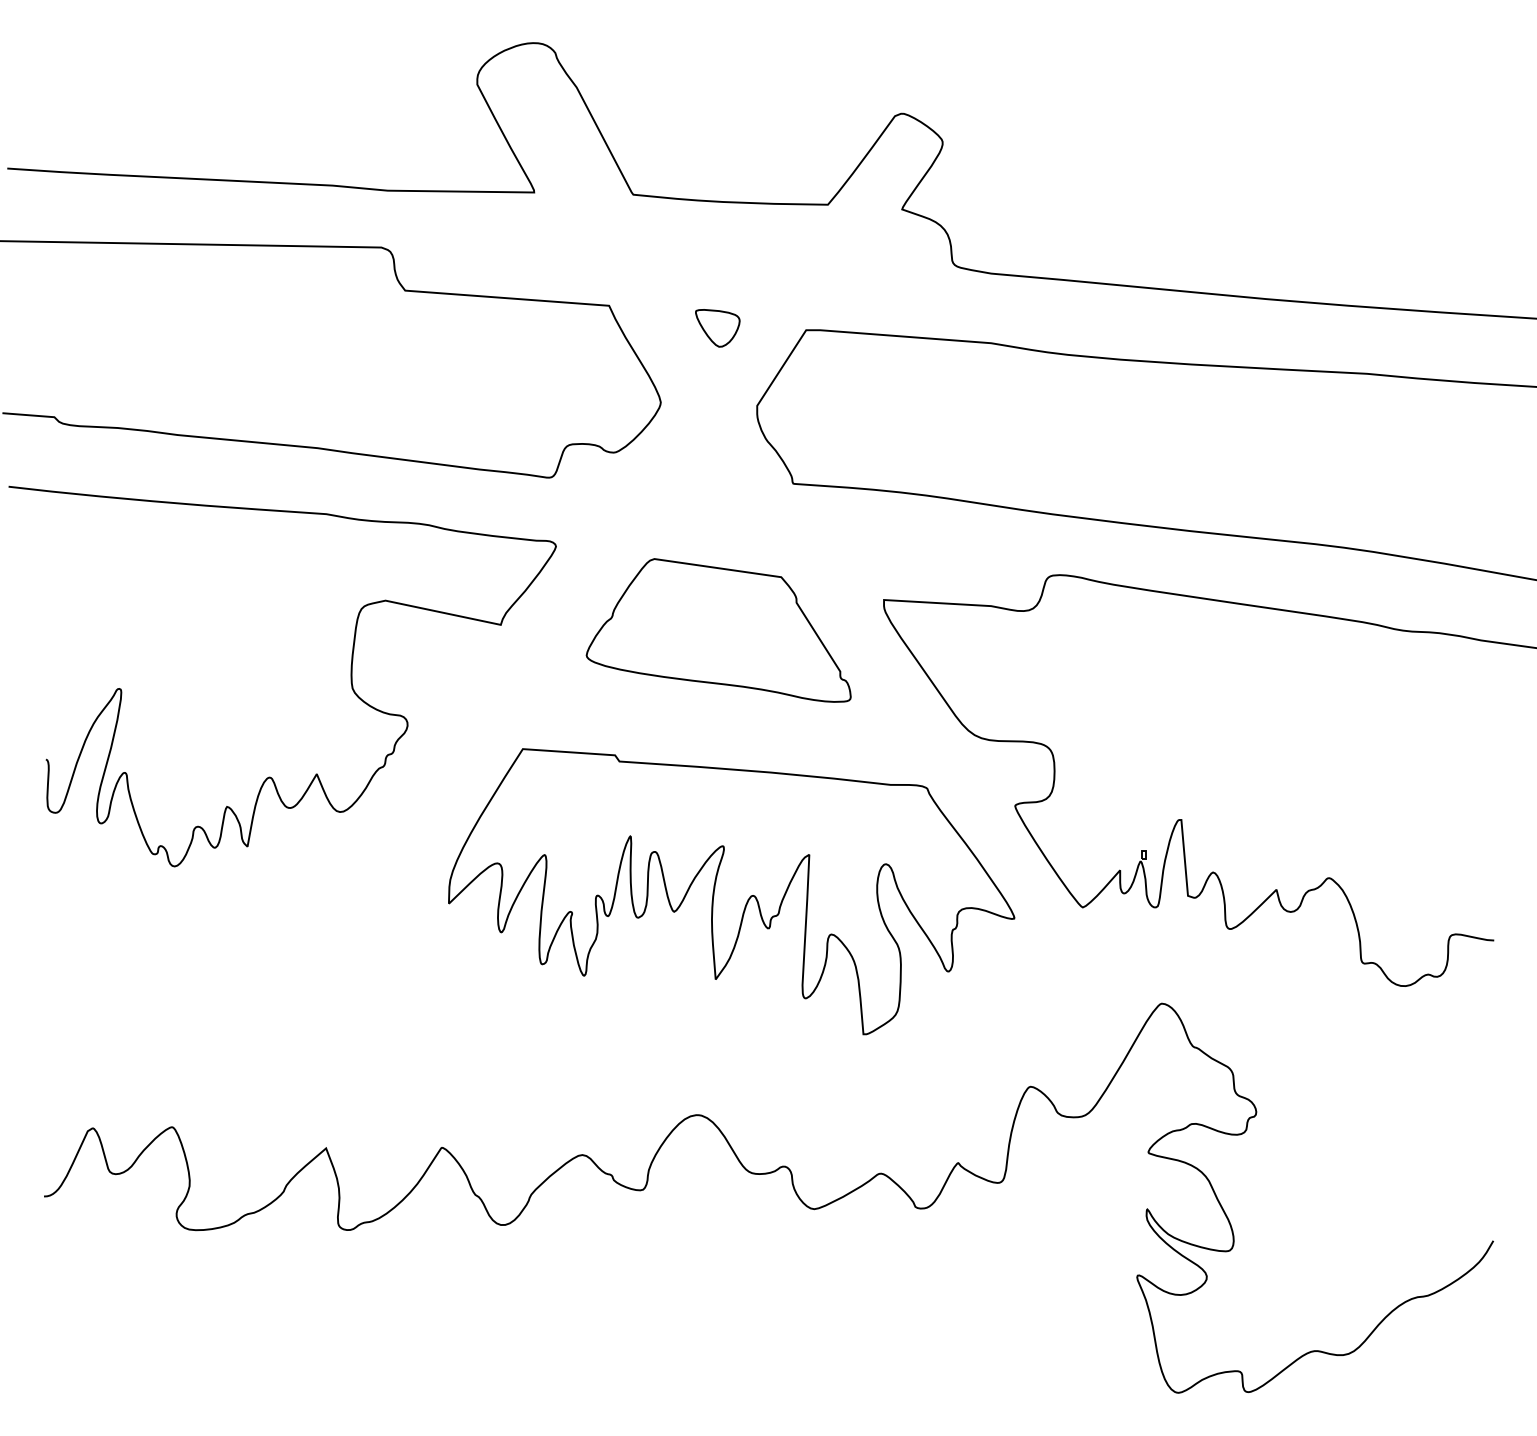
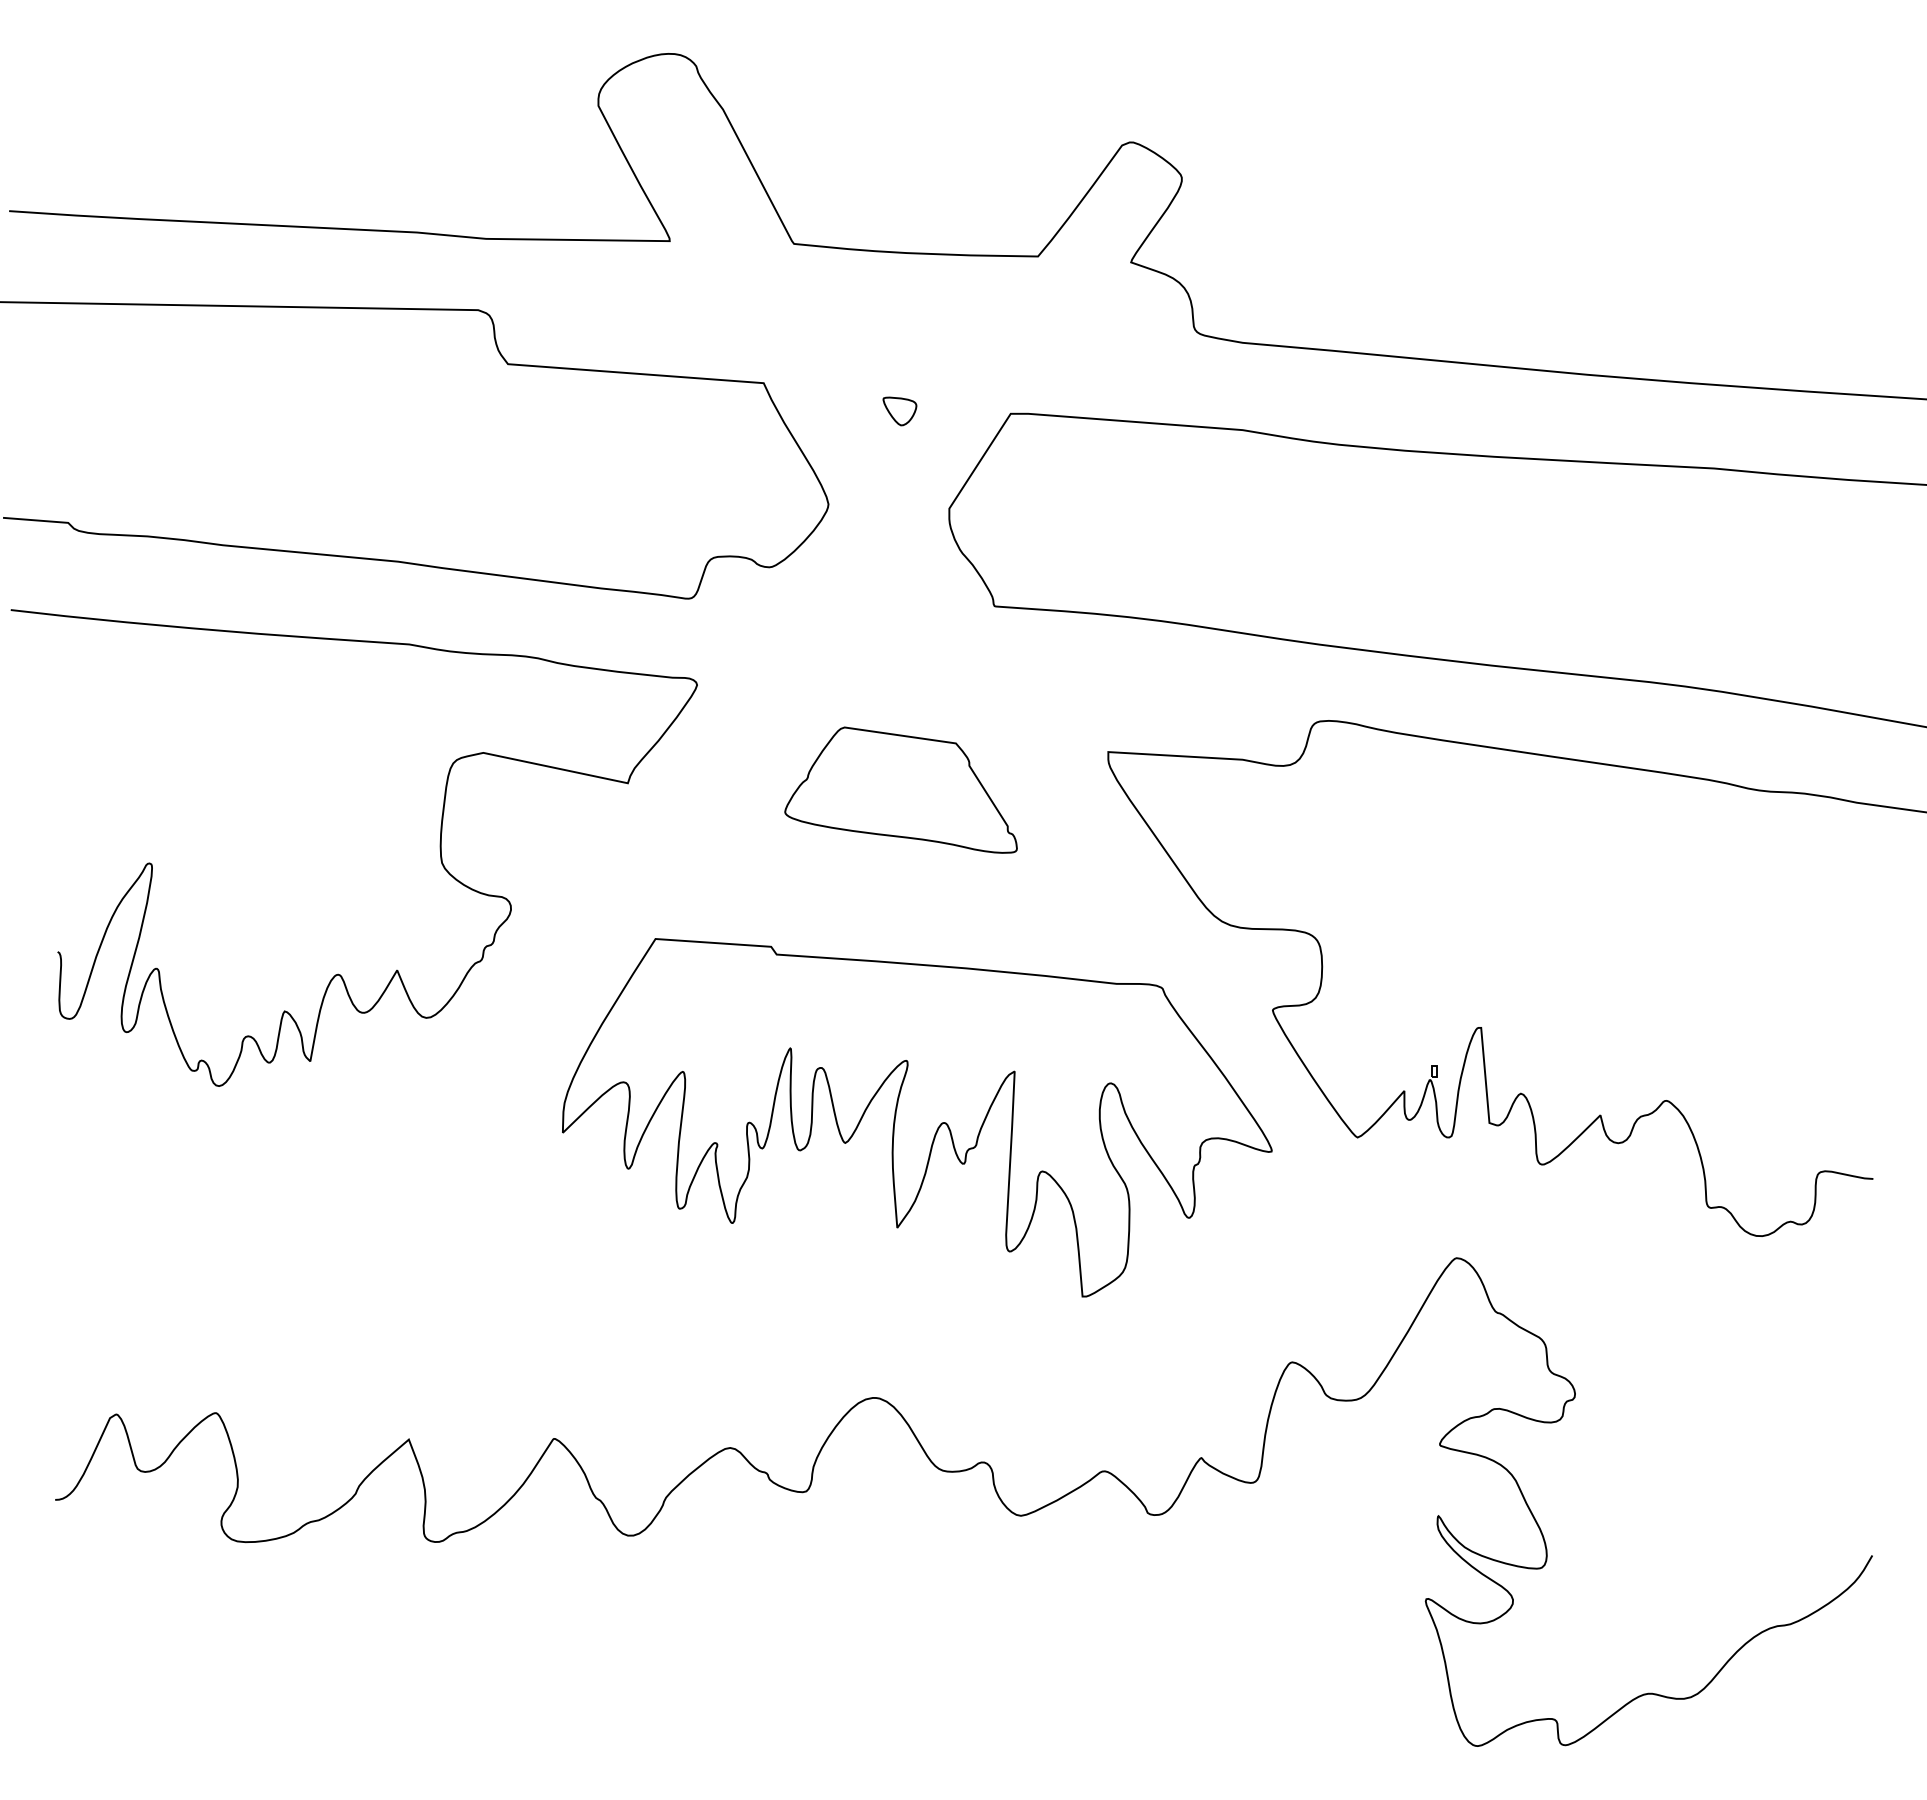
part: (717, 328) -> (899, 411), size x0.6
part: (718, 629) -> (900, 789), size x0.7

